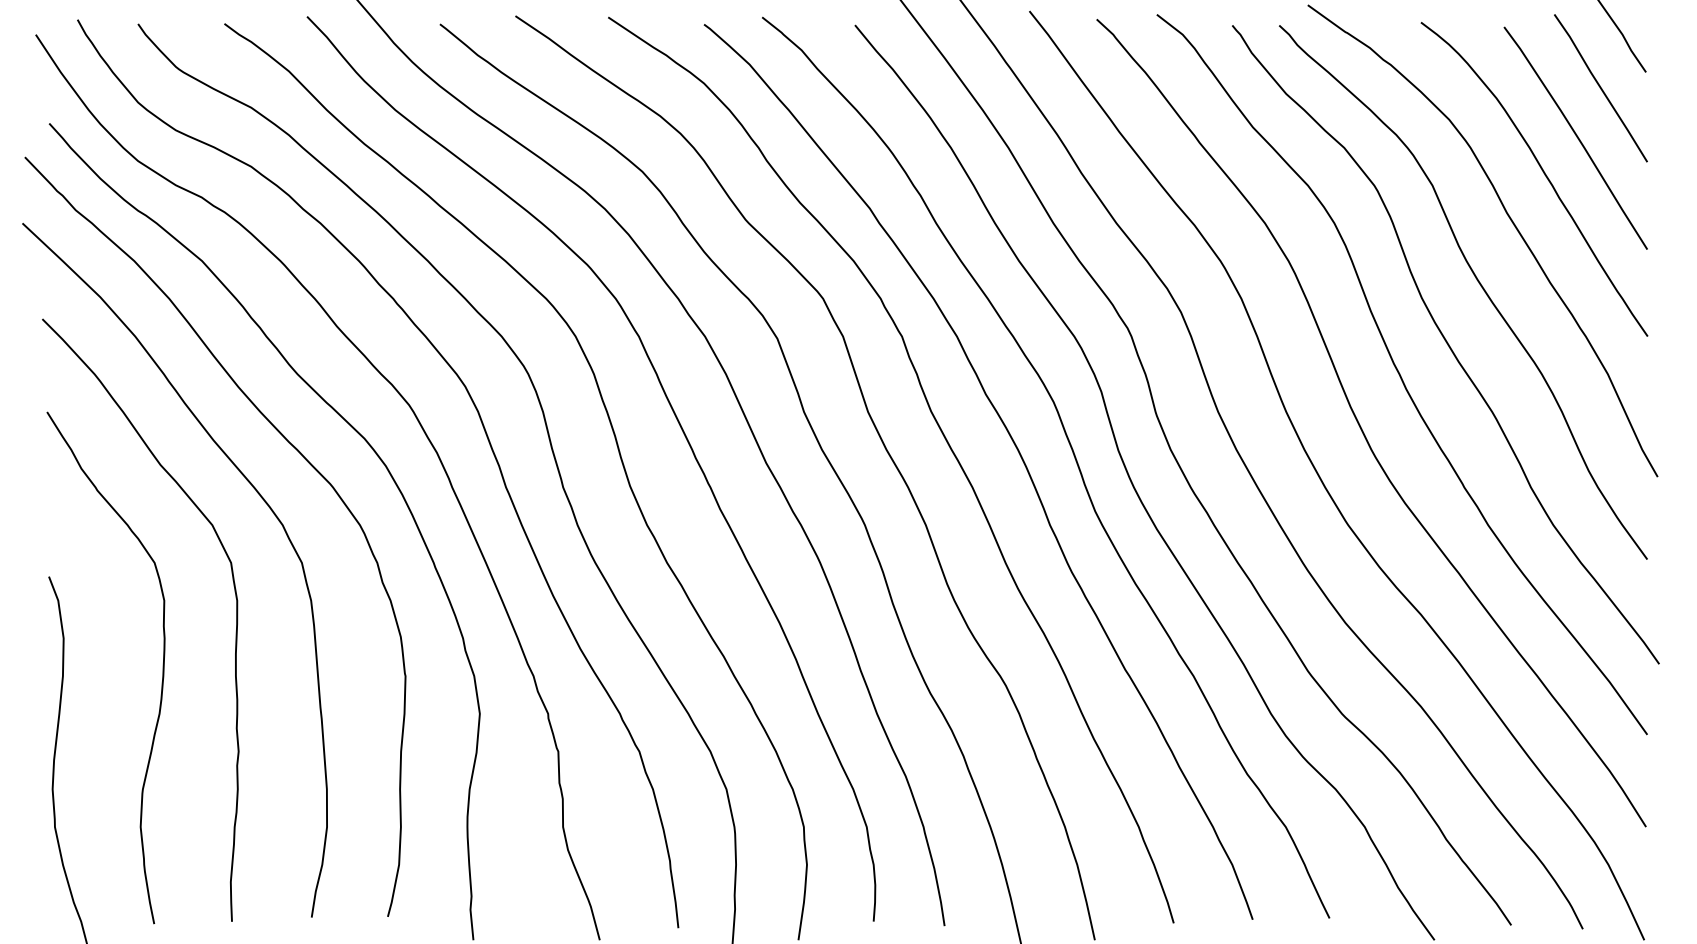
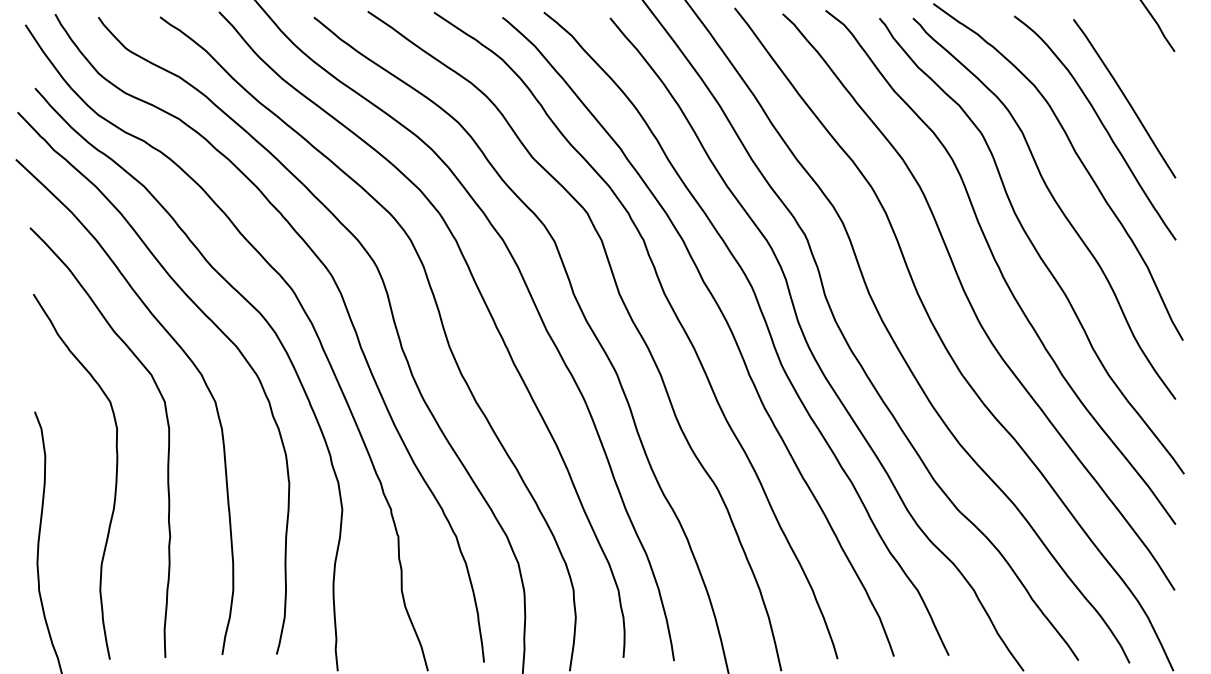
line: (1600, 87) -> (1142, 62), removed

